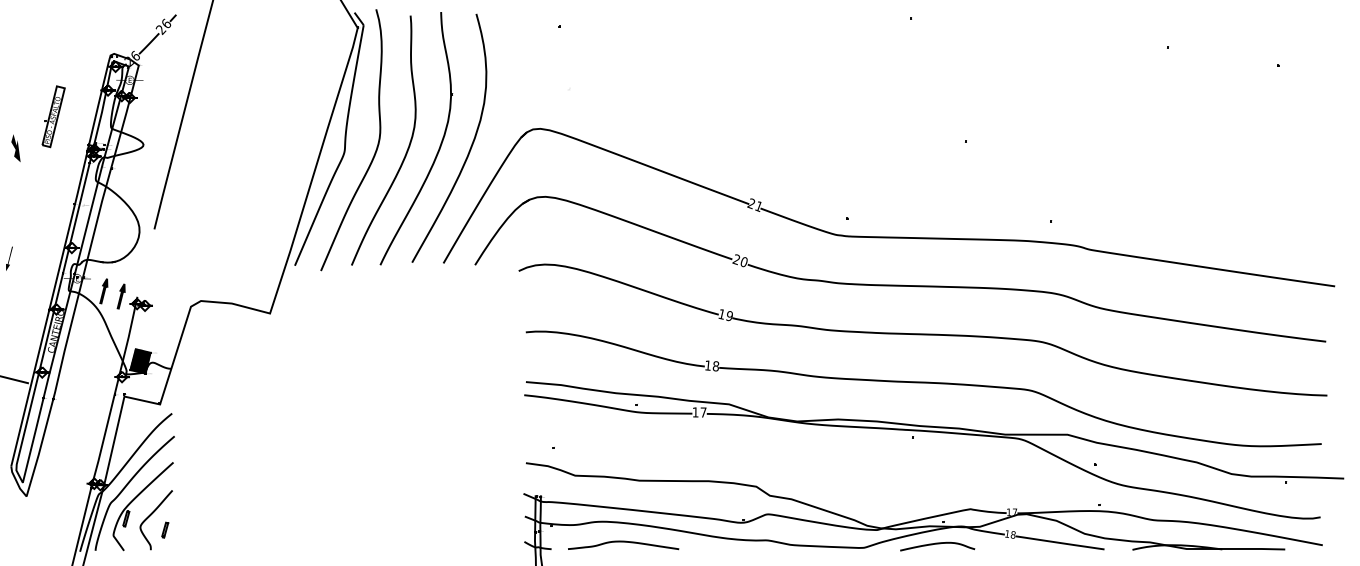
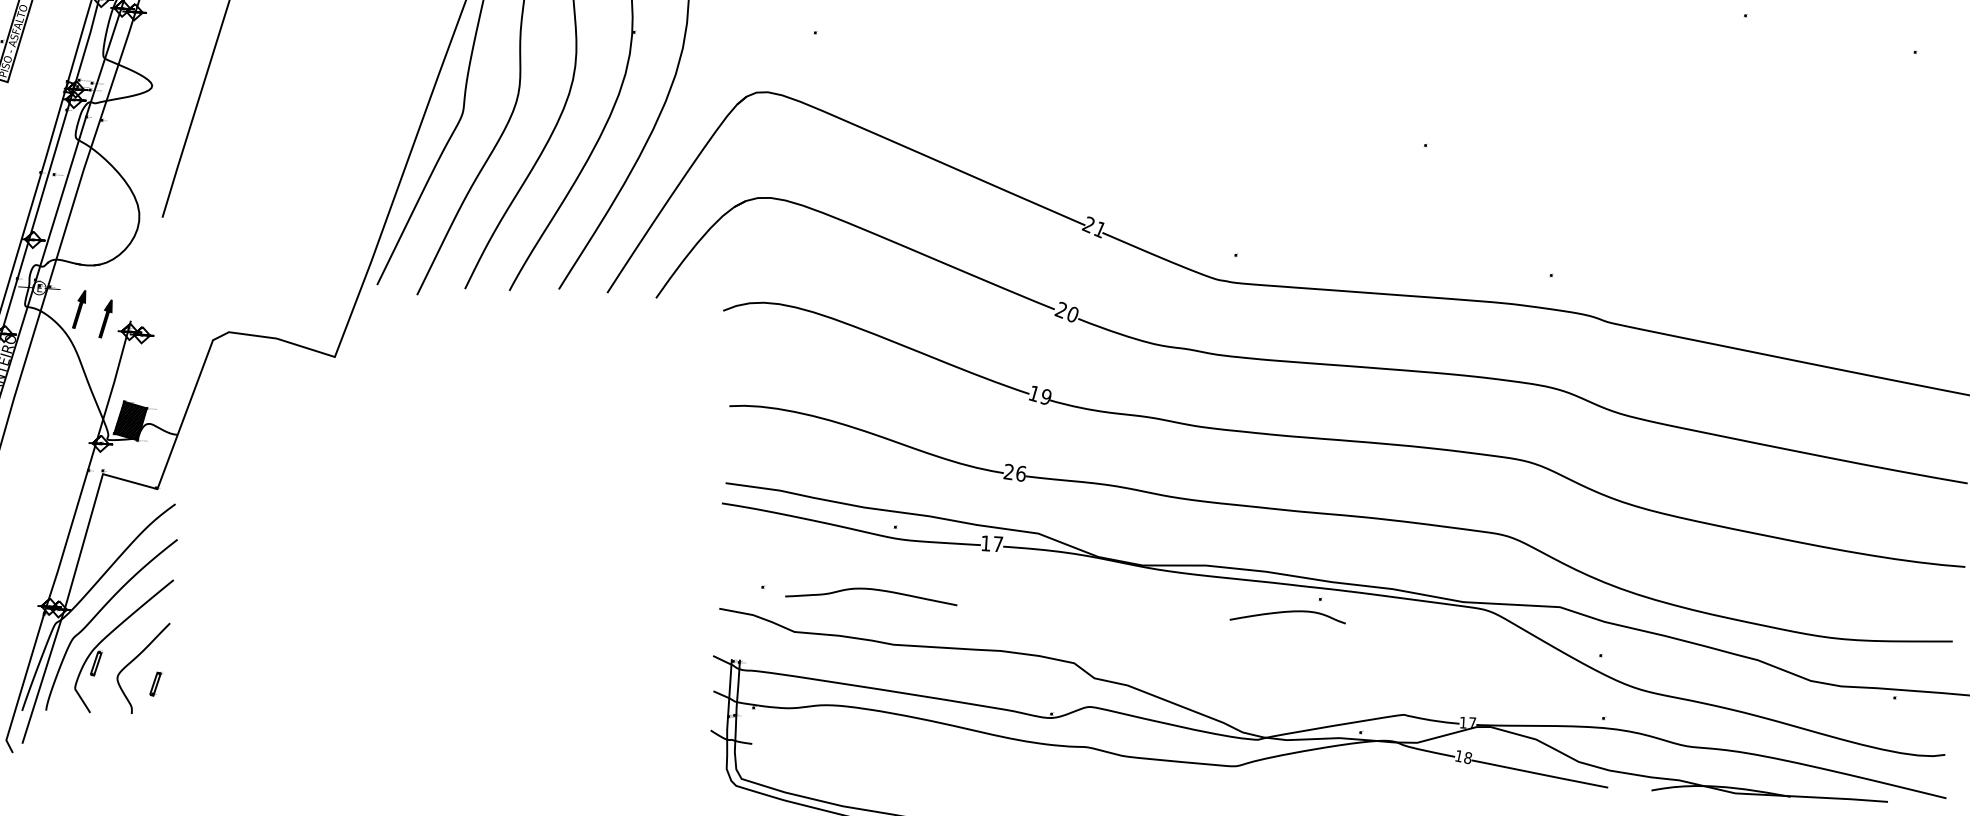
text: (711, 365) -> (1014, 472), 18 -> 26
curve: (623, 542) -> (871, 590), moved
curve: (937, 544) -> (1287, 613), moved

